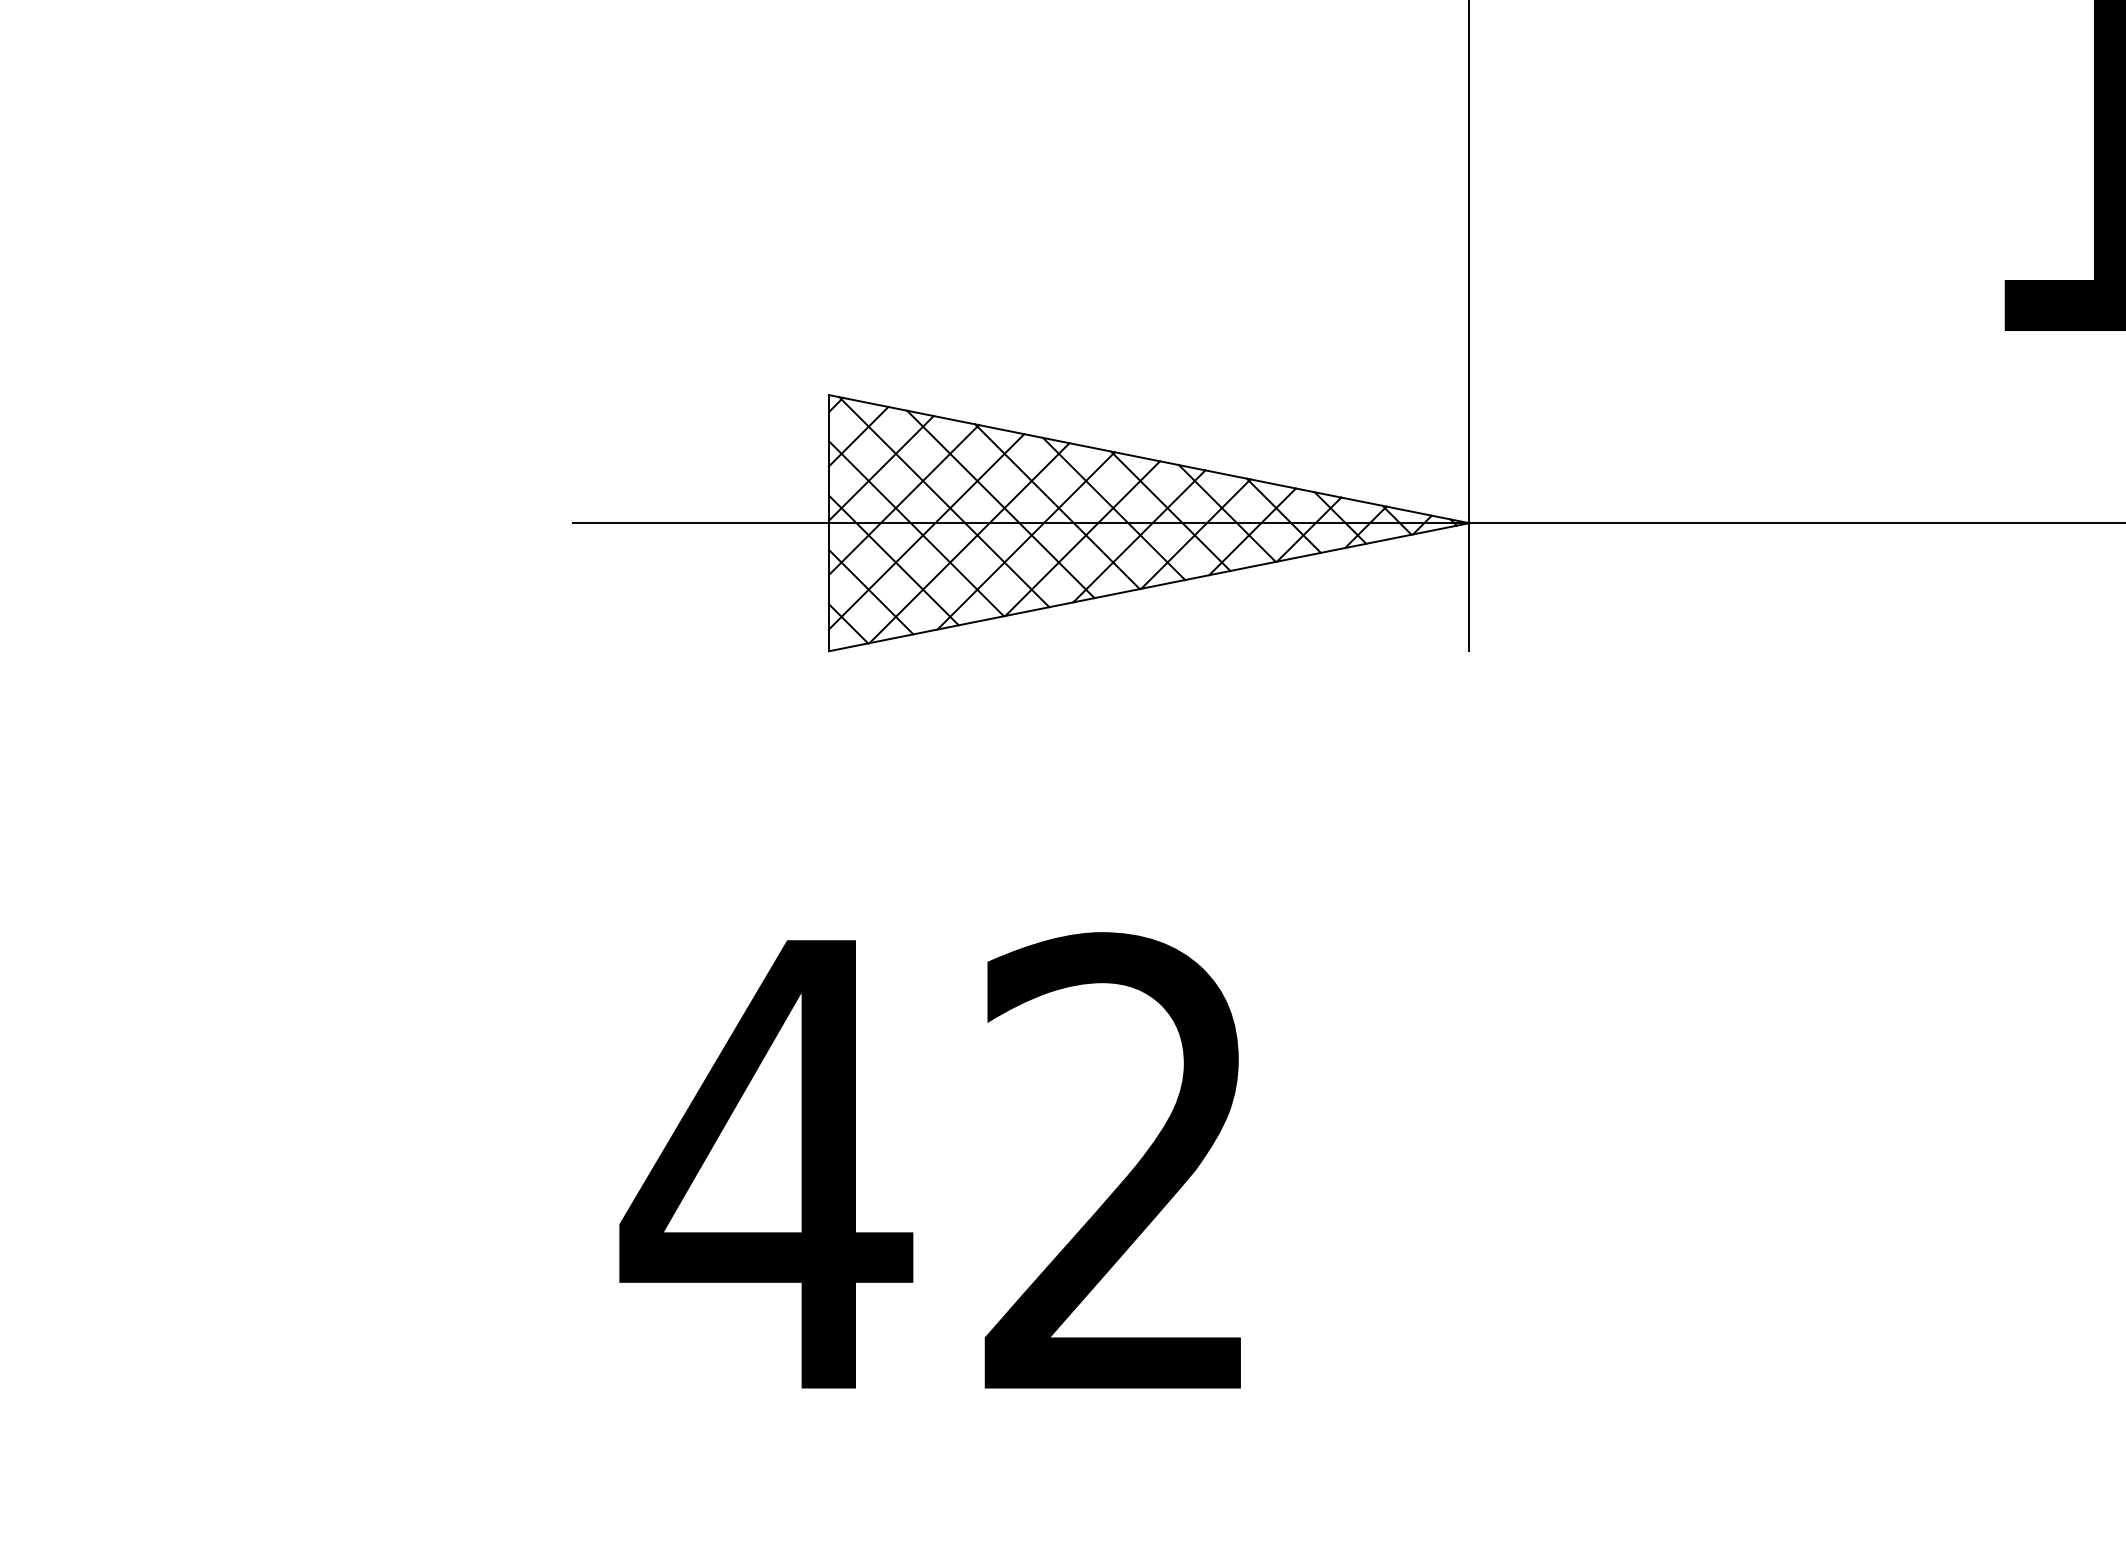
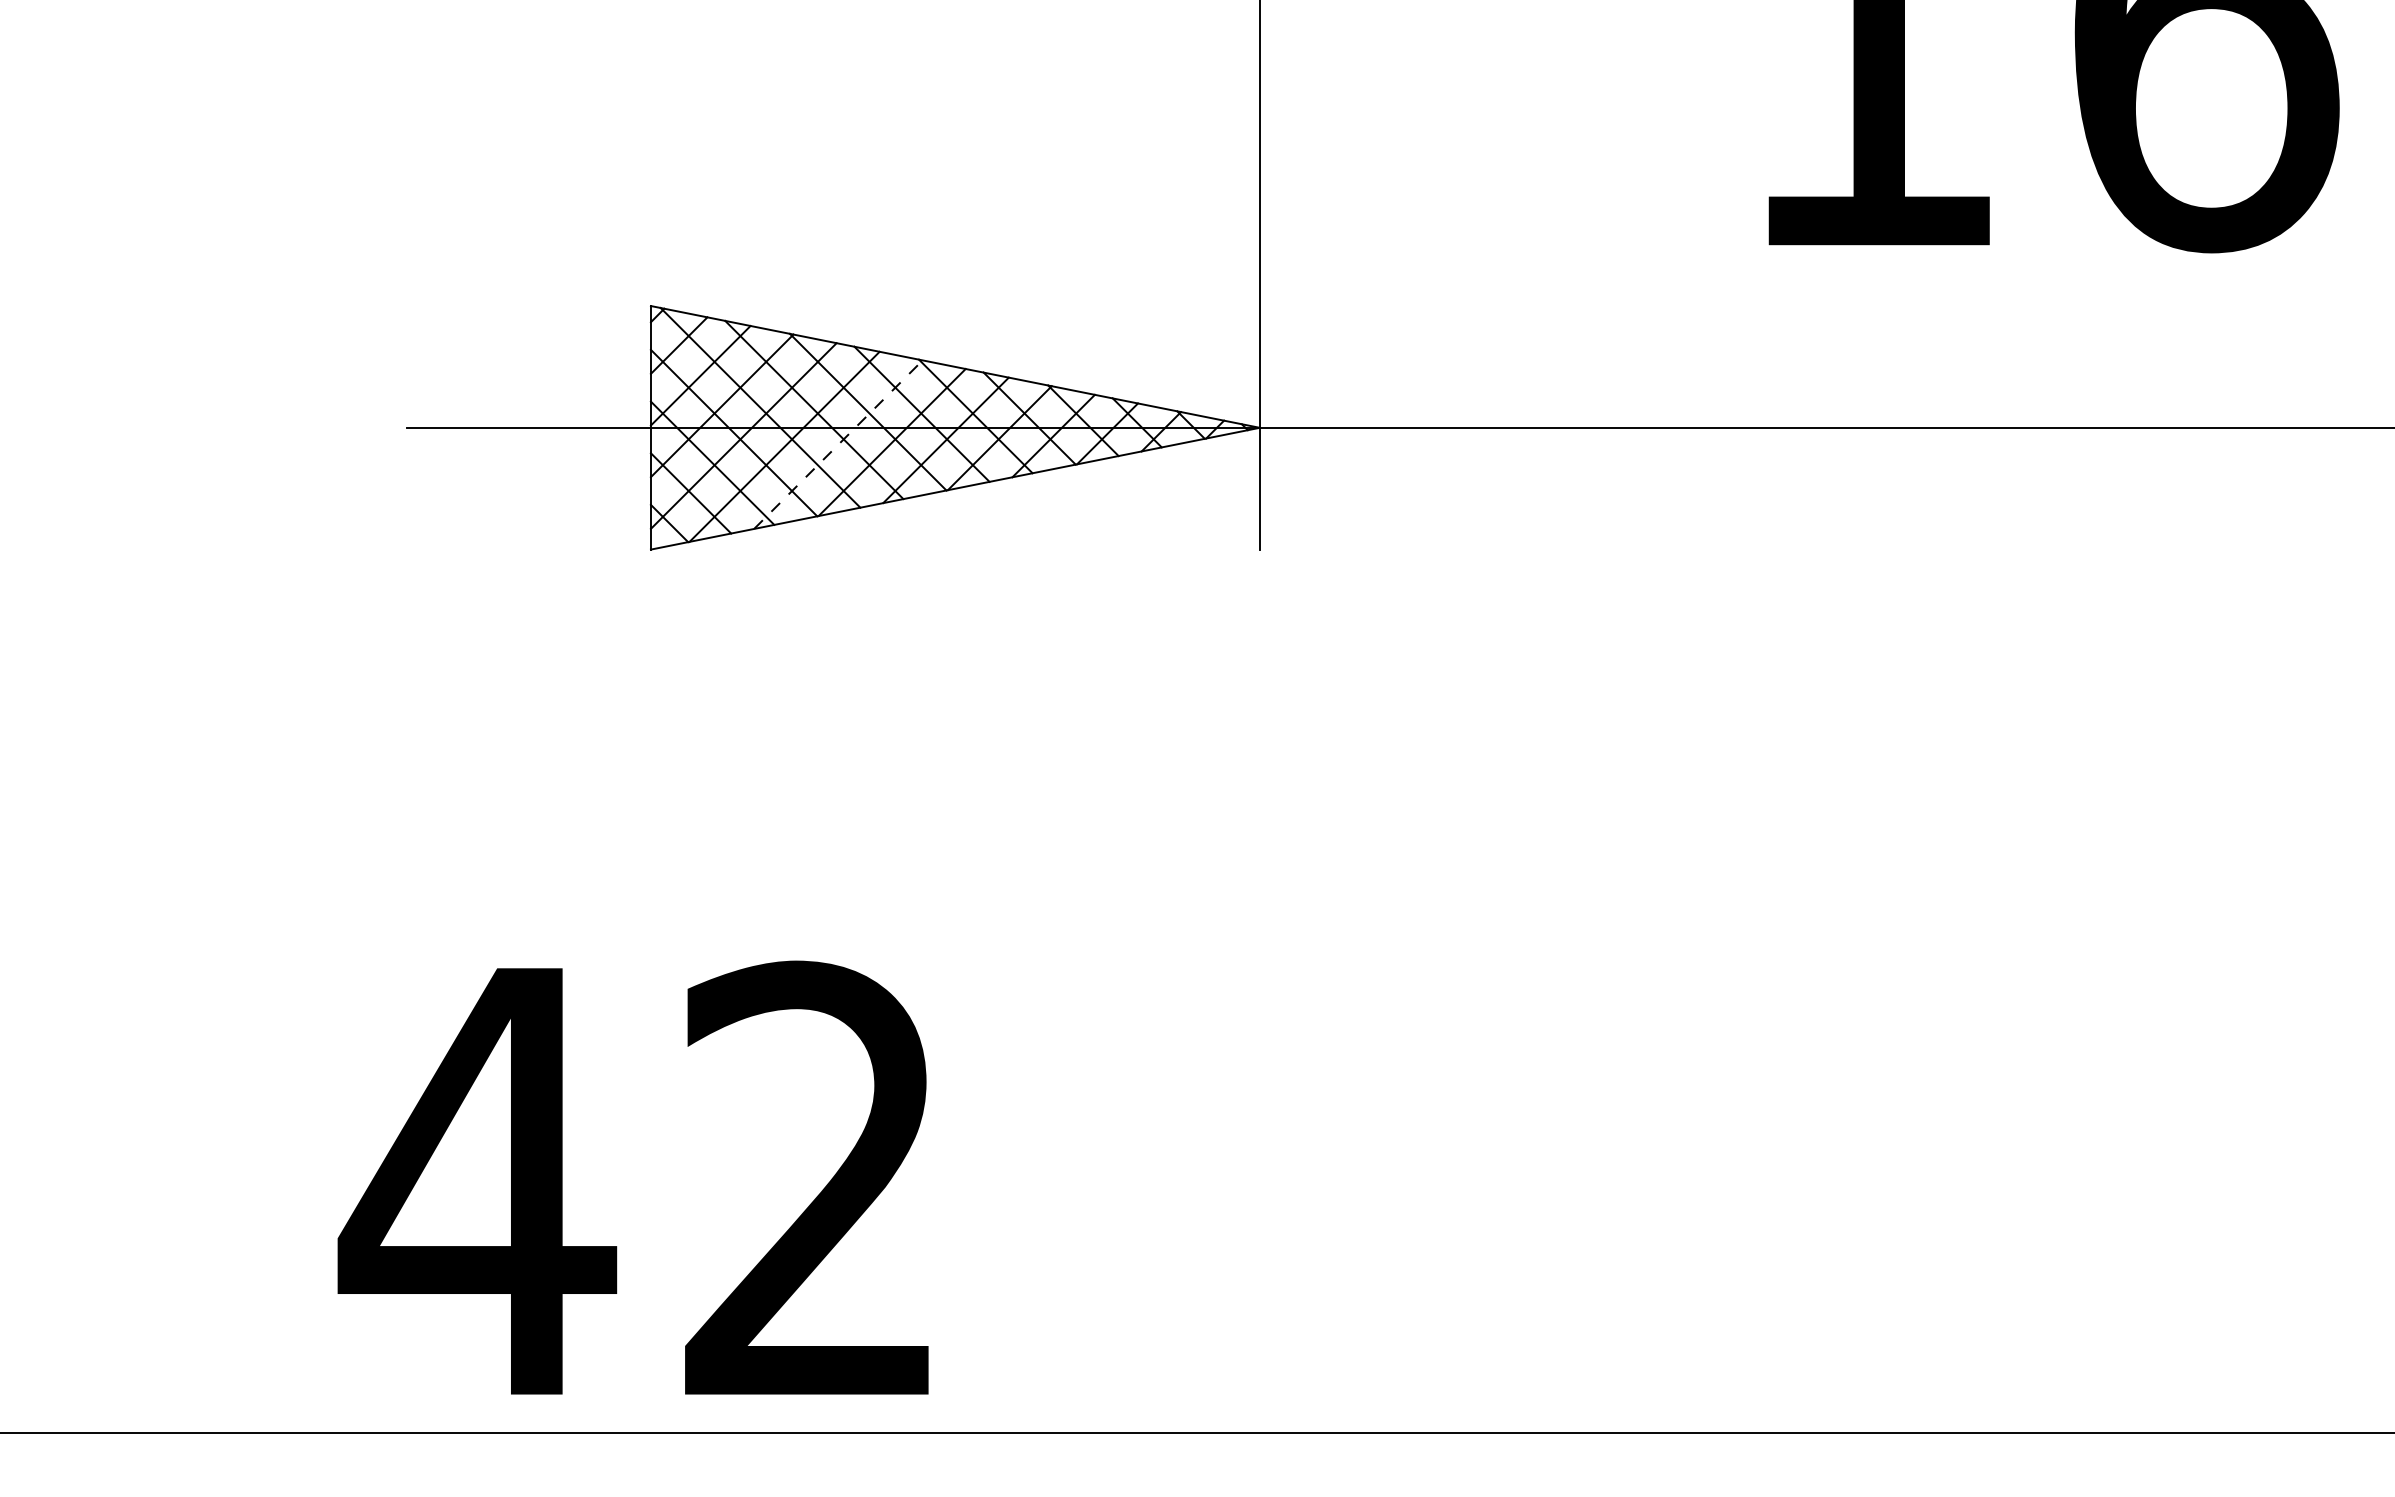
line: (1026, 540) -> (838, 444), solid -> dashed
text: (929, 1160) -> (632, 1177), moved

